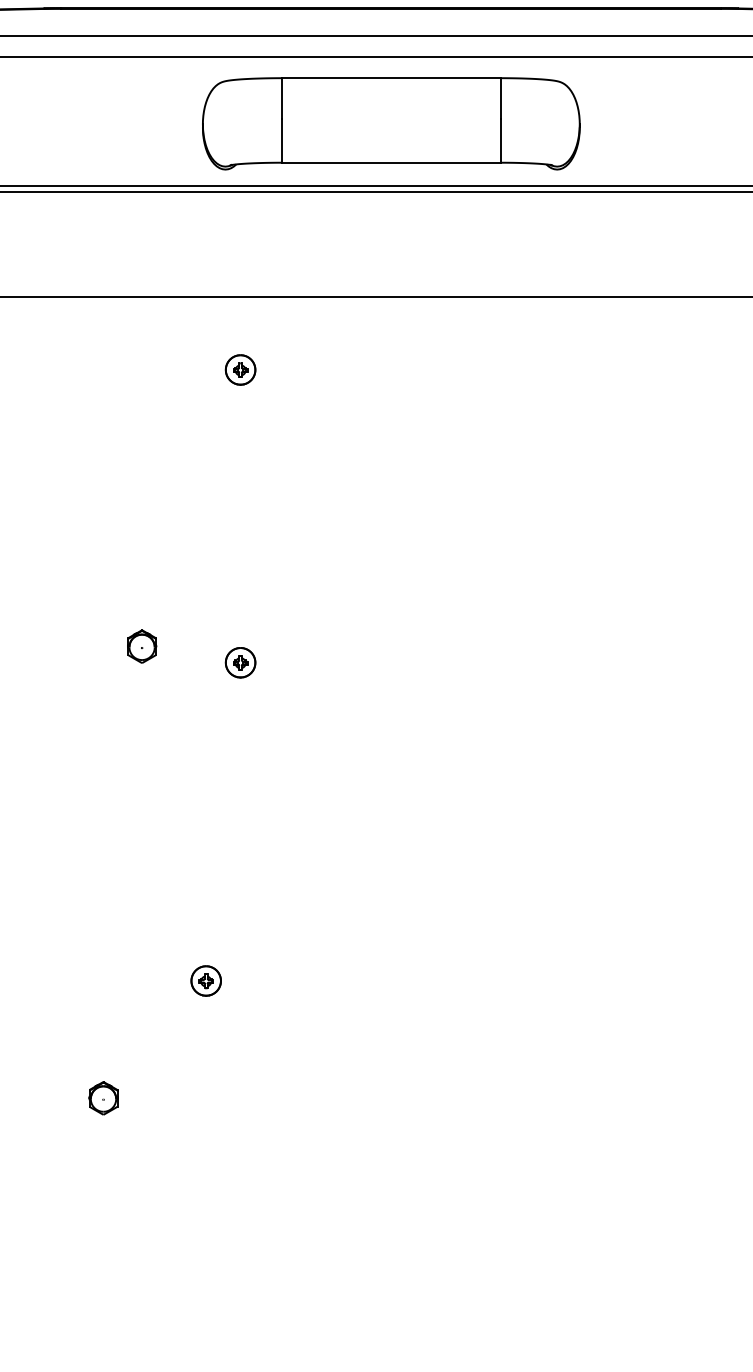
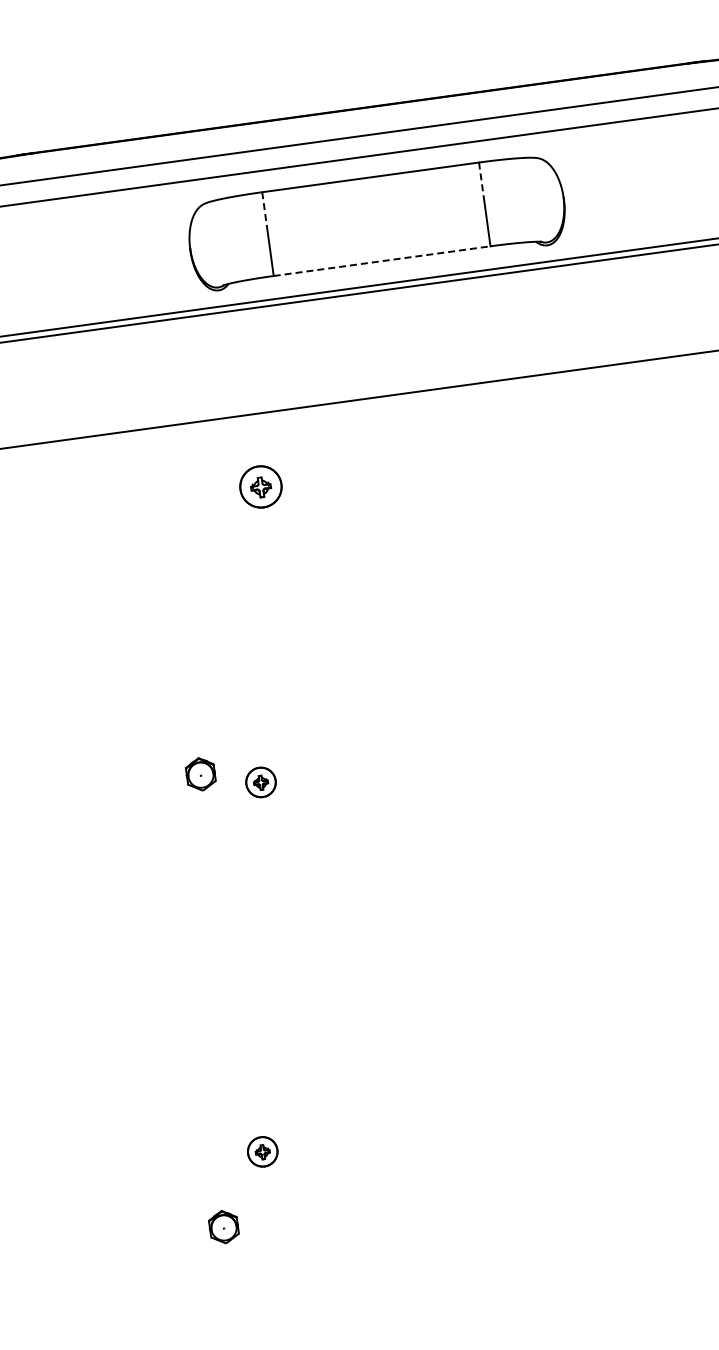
line: (281, 99) -> (264, 213), solid -> dashed
line: (500, 99) -> (481, 183), solid -> dashed
line: (391, 162) -> (382, 260), solid -> dashed
part: (240, 369) -> (260, 486), size x1.4
part: (240, 662) -> (260, 782), moved
part: (205, 980) -> (261, 1151), moved

